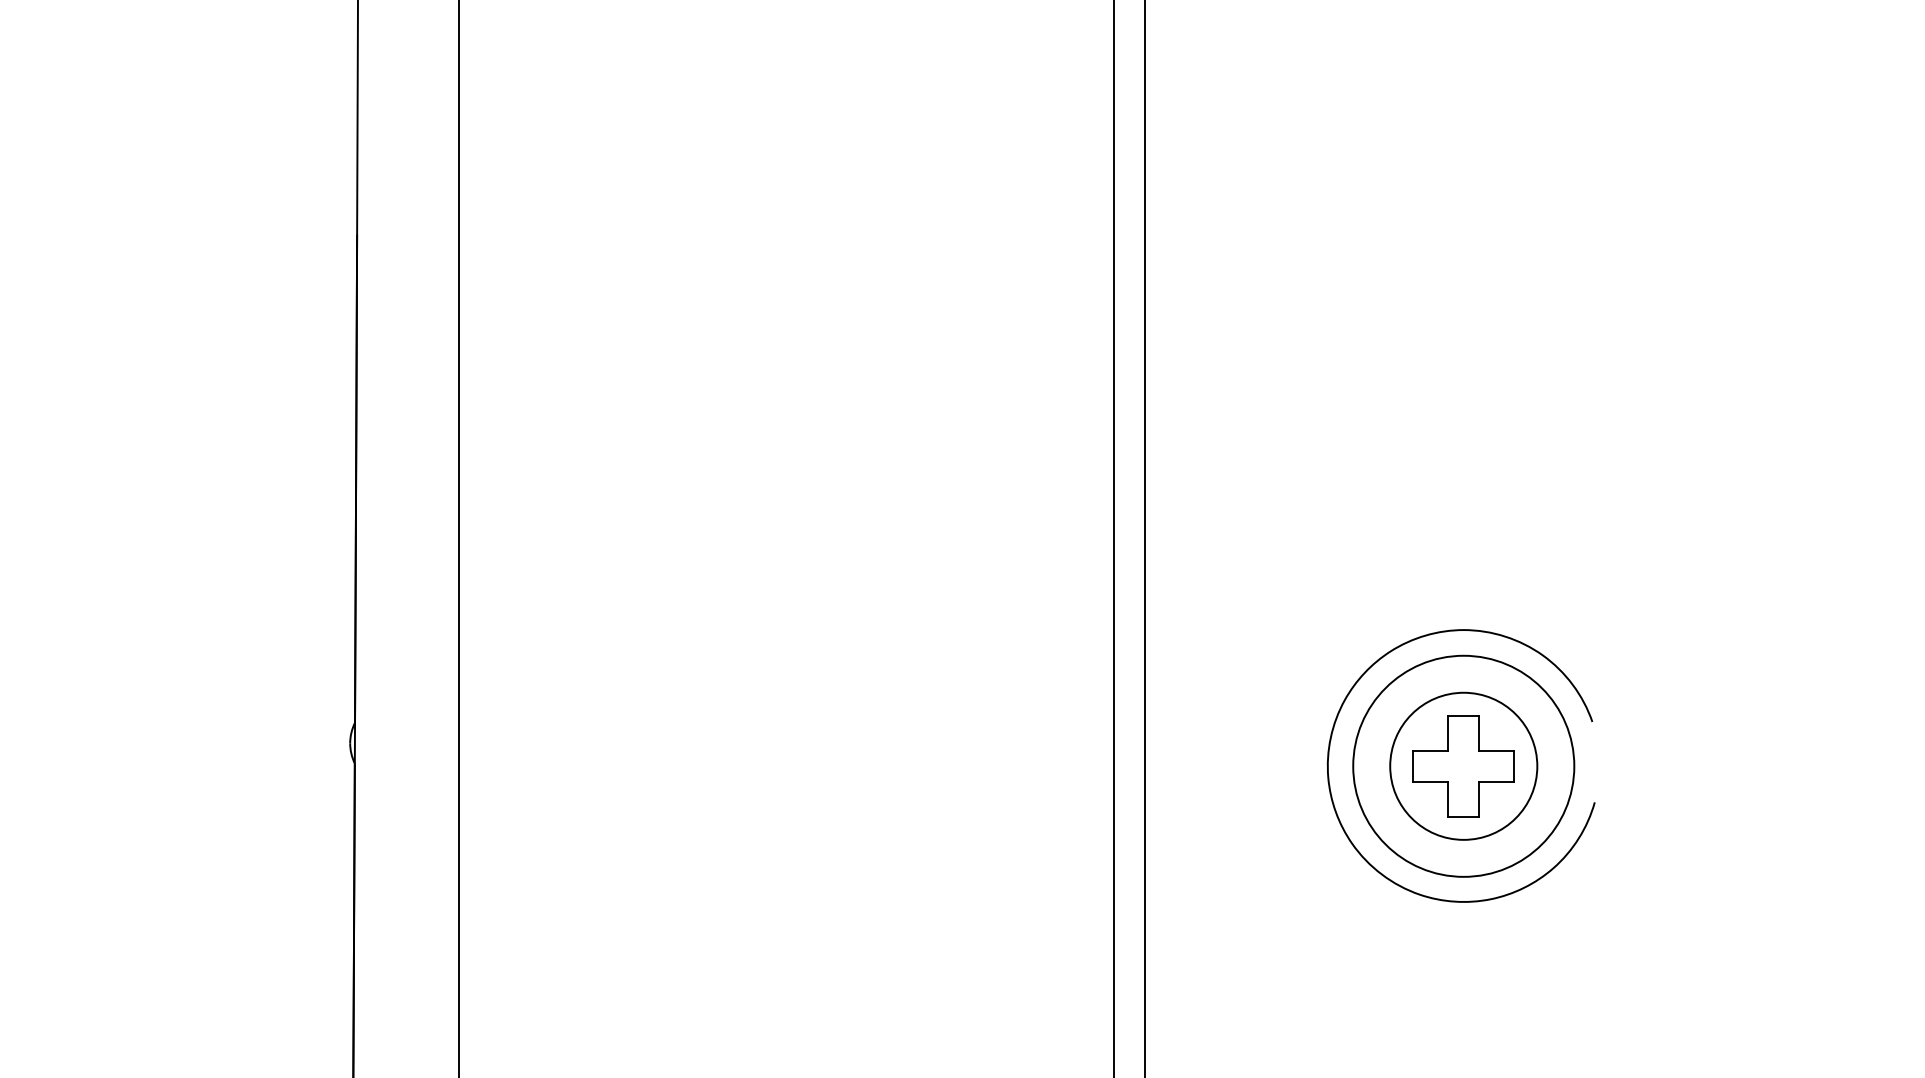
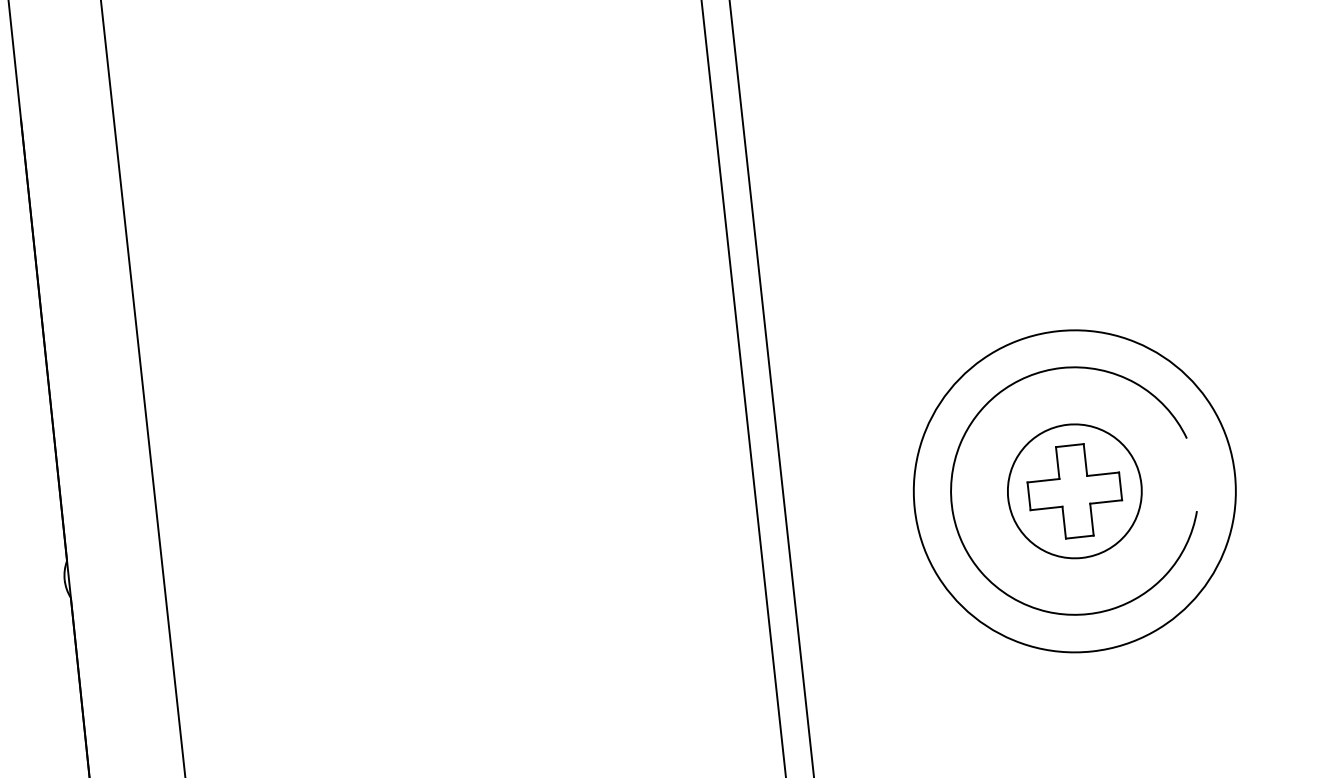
circle: (1463, 765) -> (1074, 490), size x1.6

